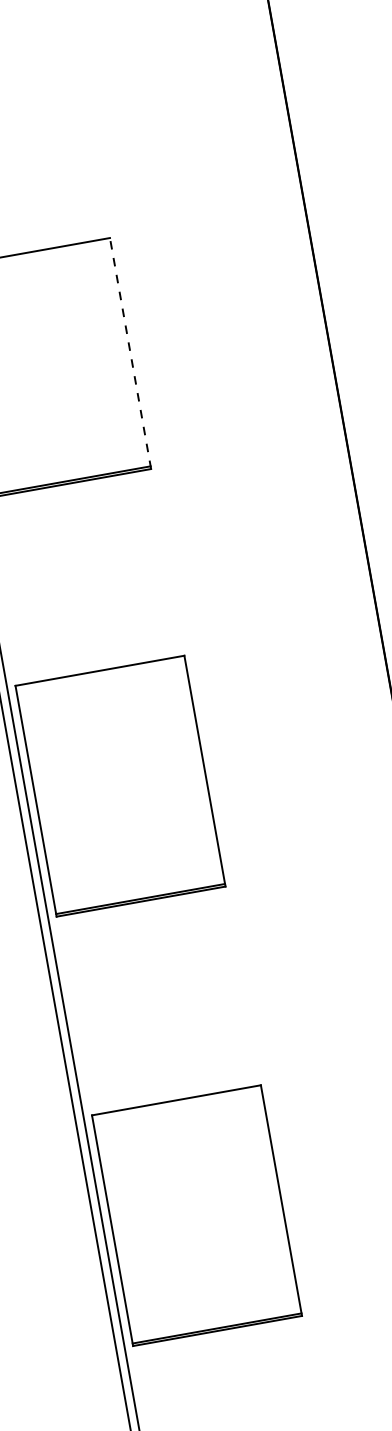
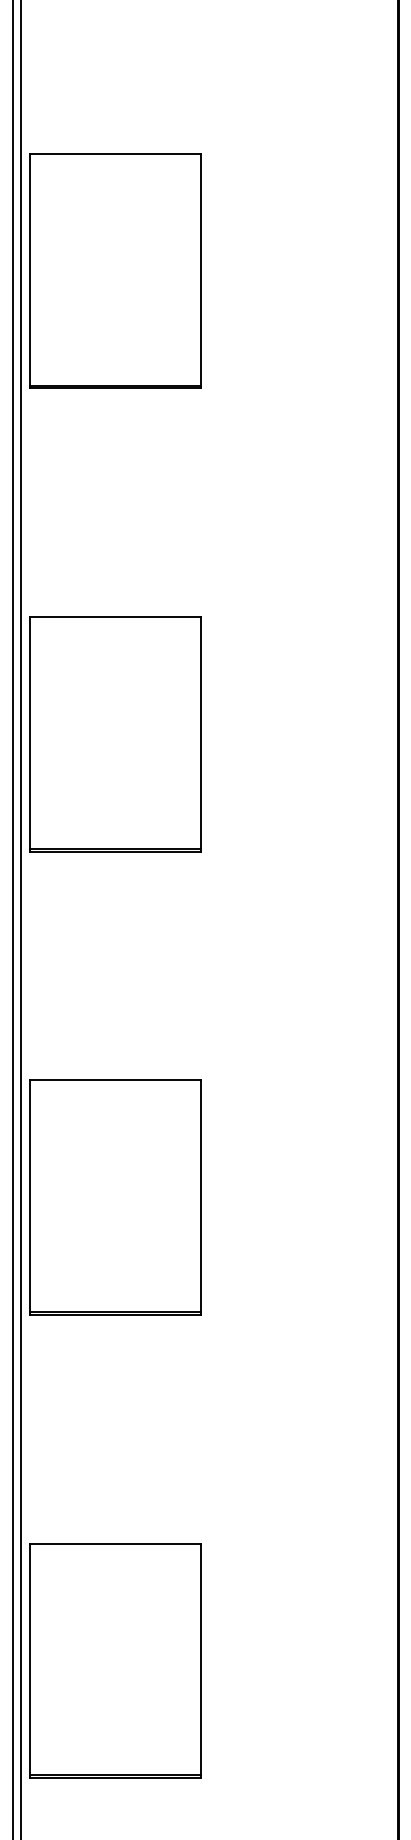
line: (130, 352) -> (201, 270), dashed -> solid
part: (120, 786) -> (115, 734), moved
part: (197, 1215) -> (115, 1197), moved

